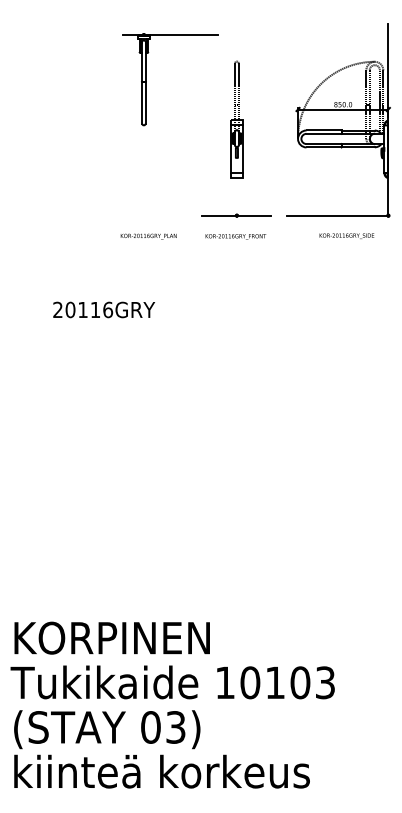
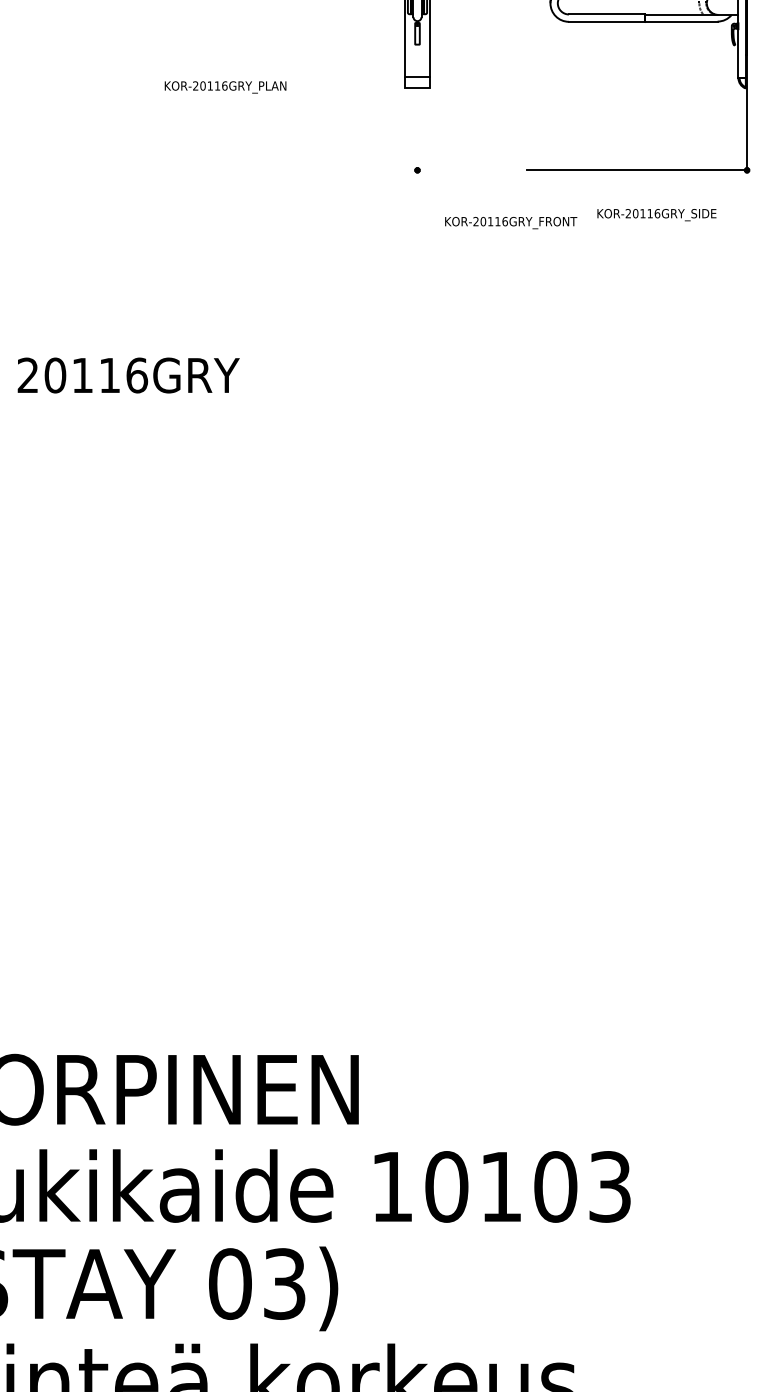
line: (236, 215) -> (416, 169), removed
text: (148, 236) -> (225, 87), moved
text: (235, 236) -> (510, 222), moved

